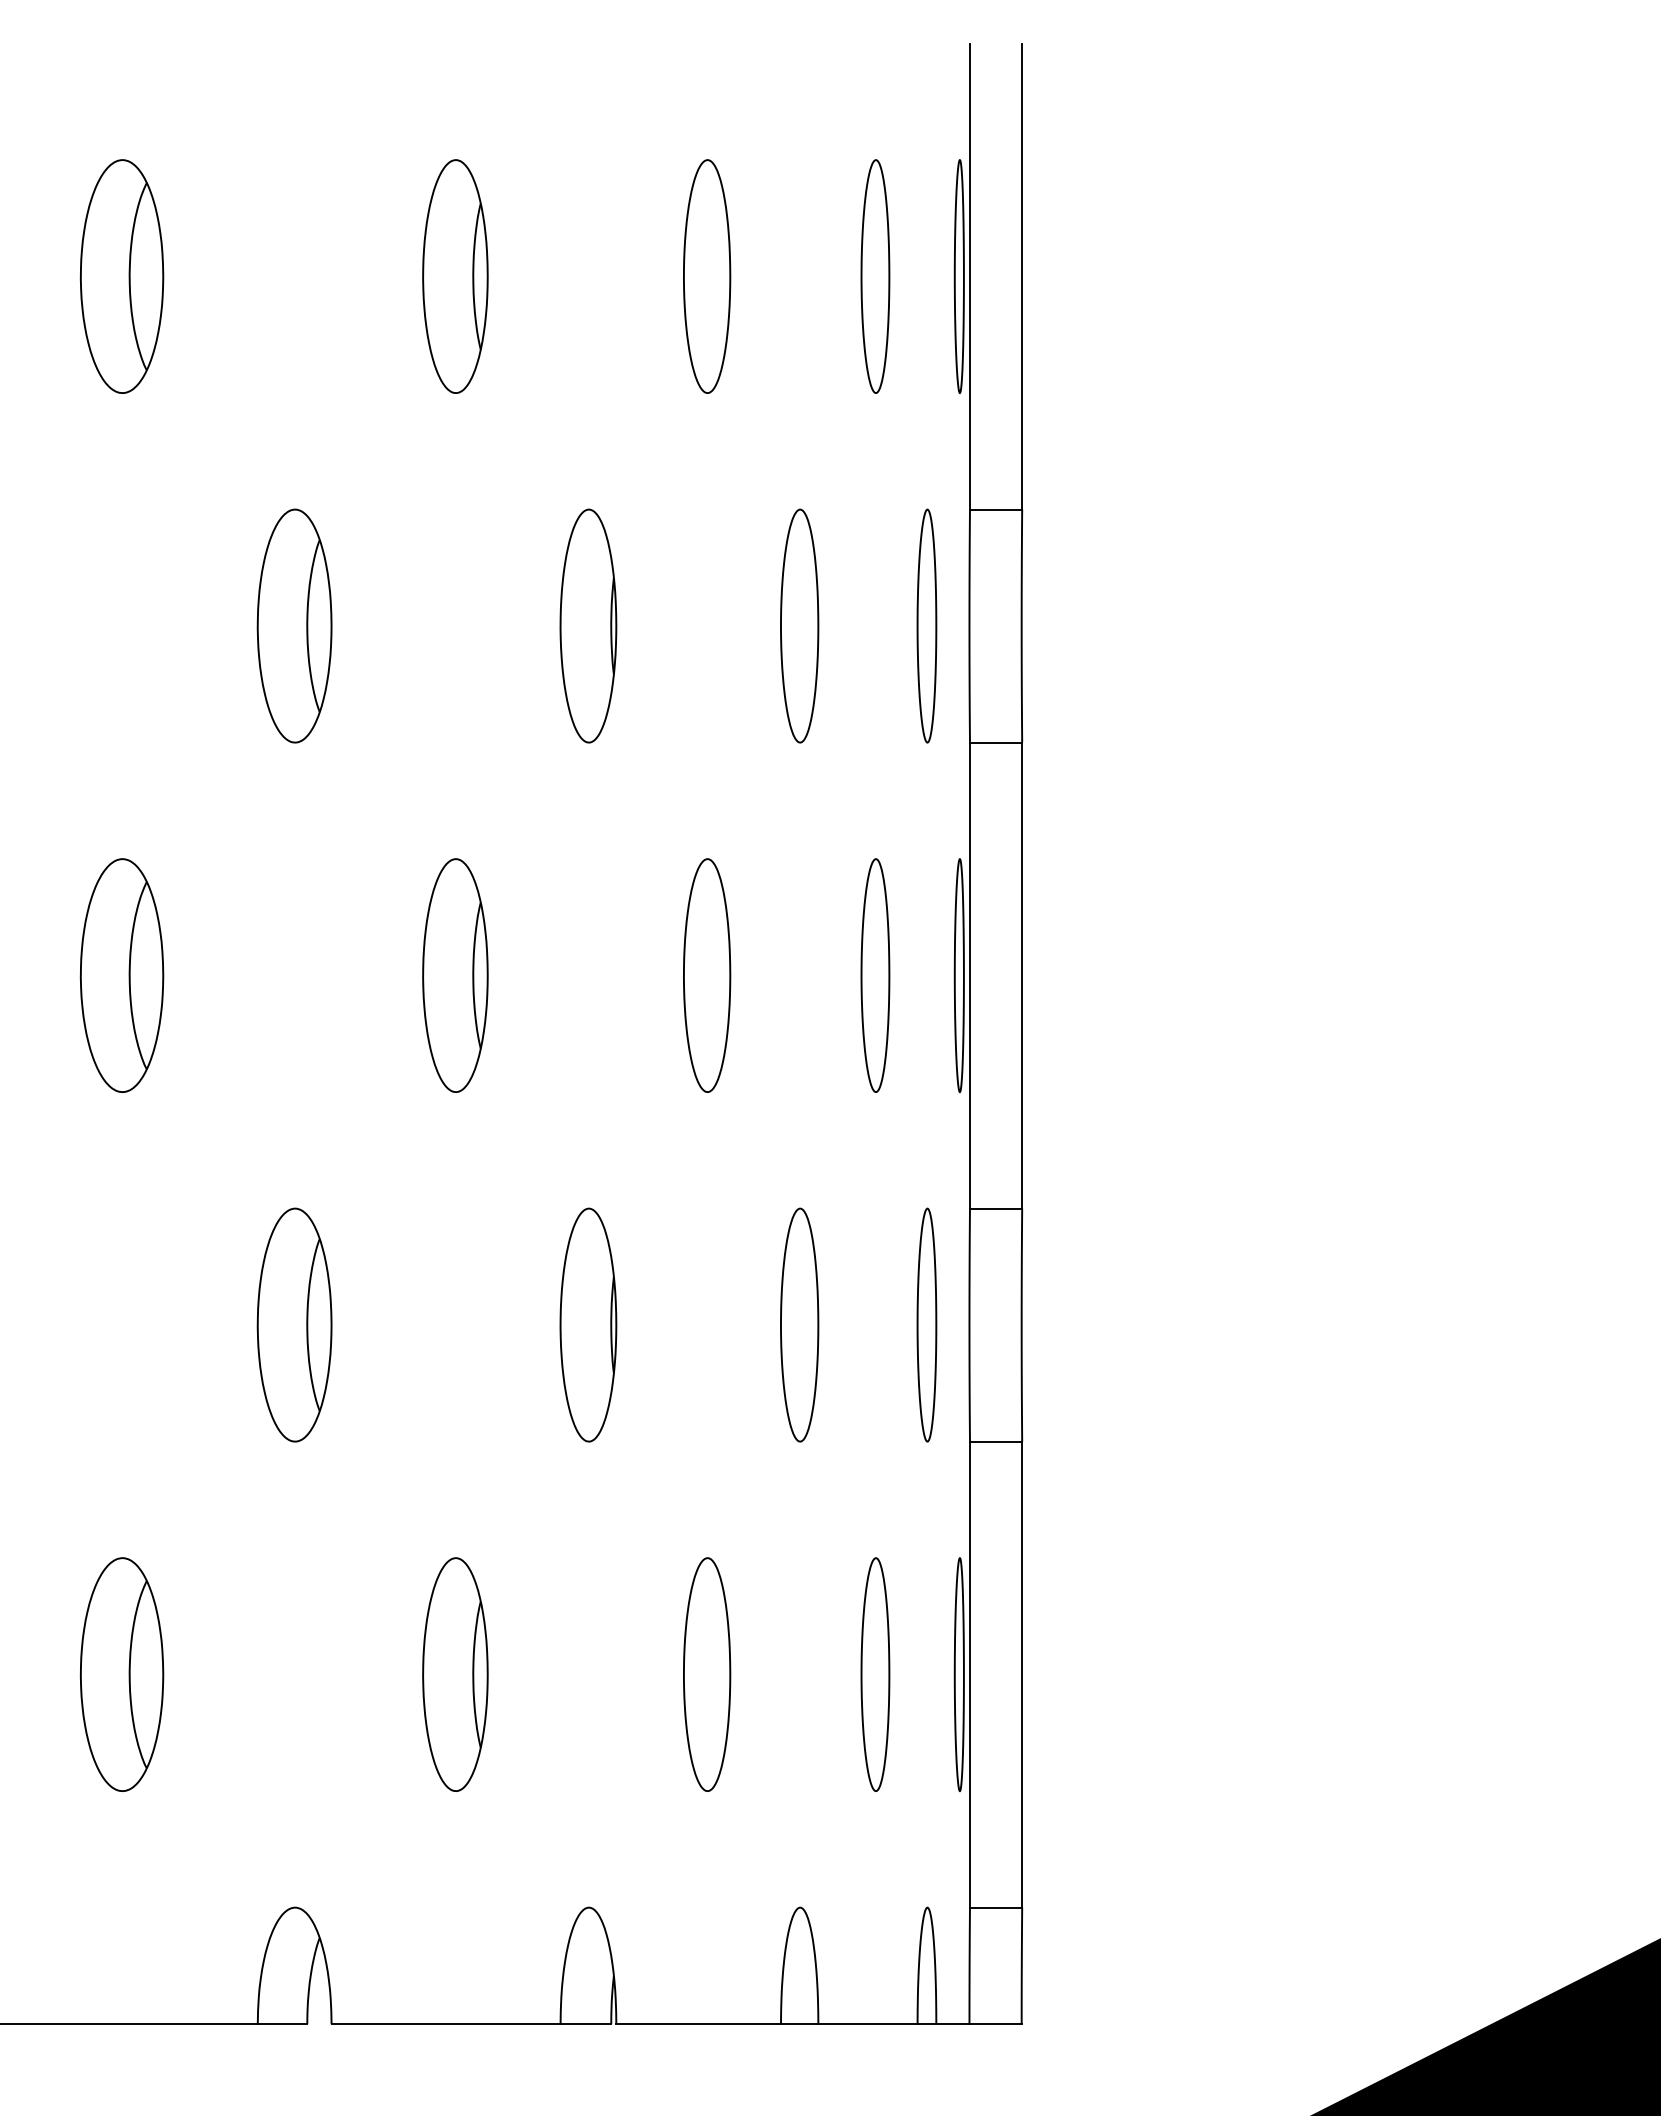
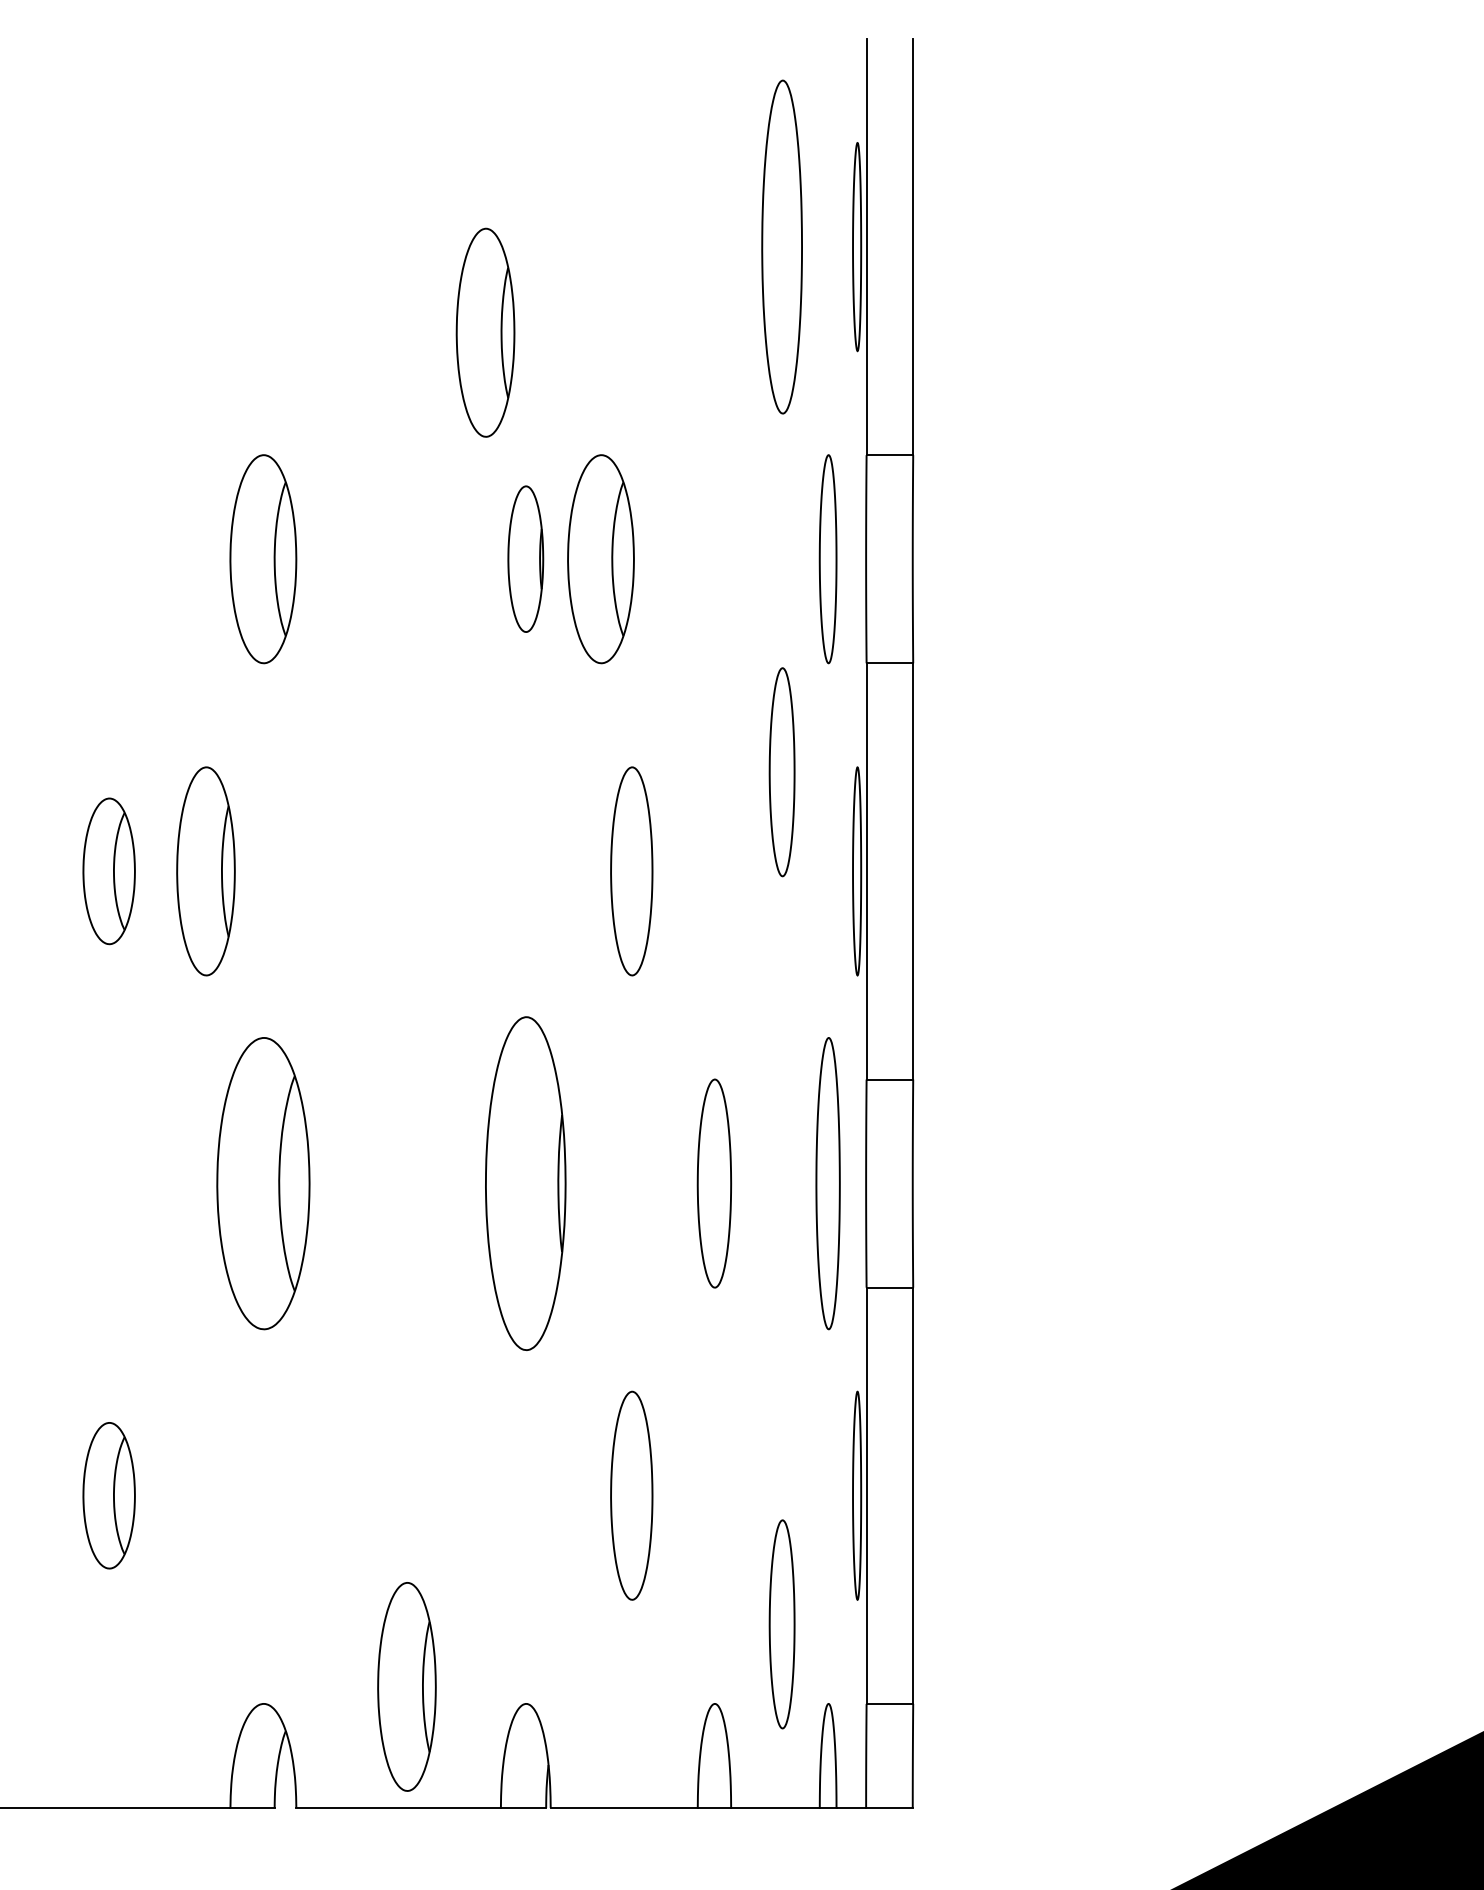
part: (121, 276) -> (108, 246), removed
part: (455, 276) -> (485, 332), moved
part: (707, 276) -> (632, 246), removed
part: (875, 276) -> (782, 246), size x1.6
part: (588, 625) -> (525, 558), size x0.7
part: (672, 625) -> (600, 558), added
part: (799, 625) -> (714, 558), removed
part: (121, 975) -> (108, 871), size x0.7
part: (455, 975) -> (206, 871), moved
part: (875, 975) -> (782, 772), moved
part: (294, 1324) -> (263, 1183), size x1.4
part: (588, 1324) -> (525, 1183), size x1.6
part: (926, 1324) -> (827, 1183), size x1.4
part: (121, 1674) -> (108, 1495), size x0.7
part: (455, 1674) -> (407, 1686), moved
part: (875, 1674) -> (782, 1624), moved

